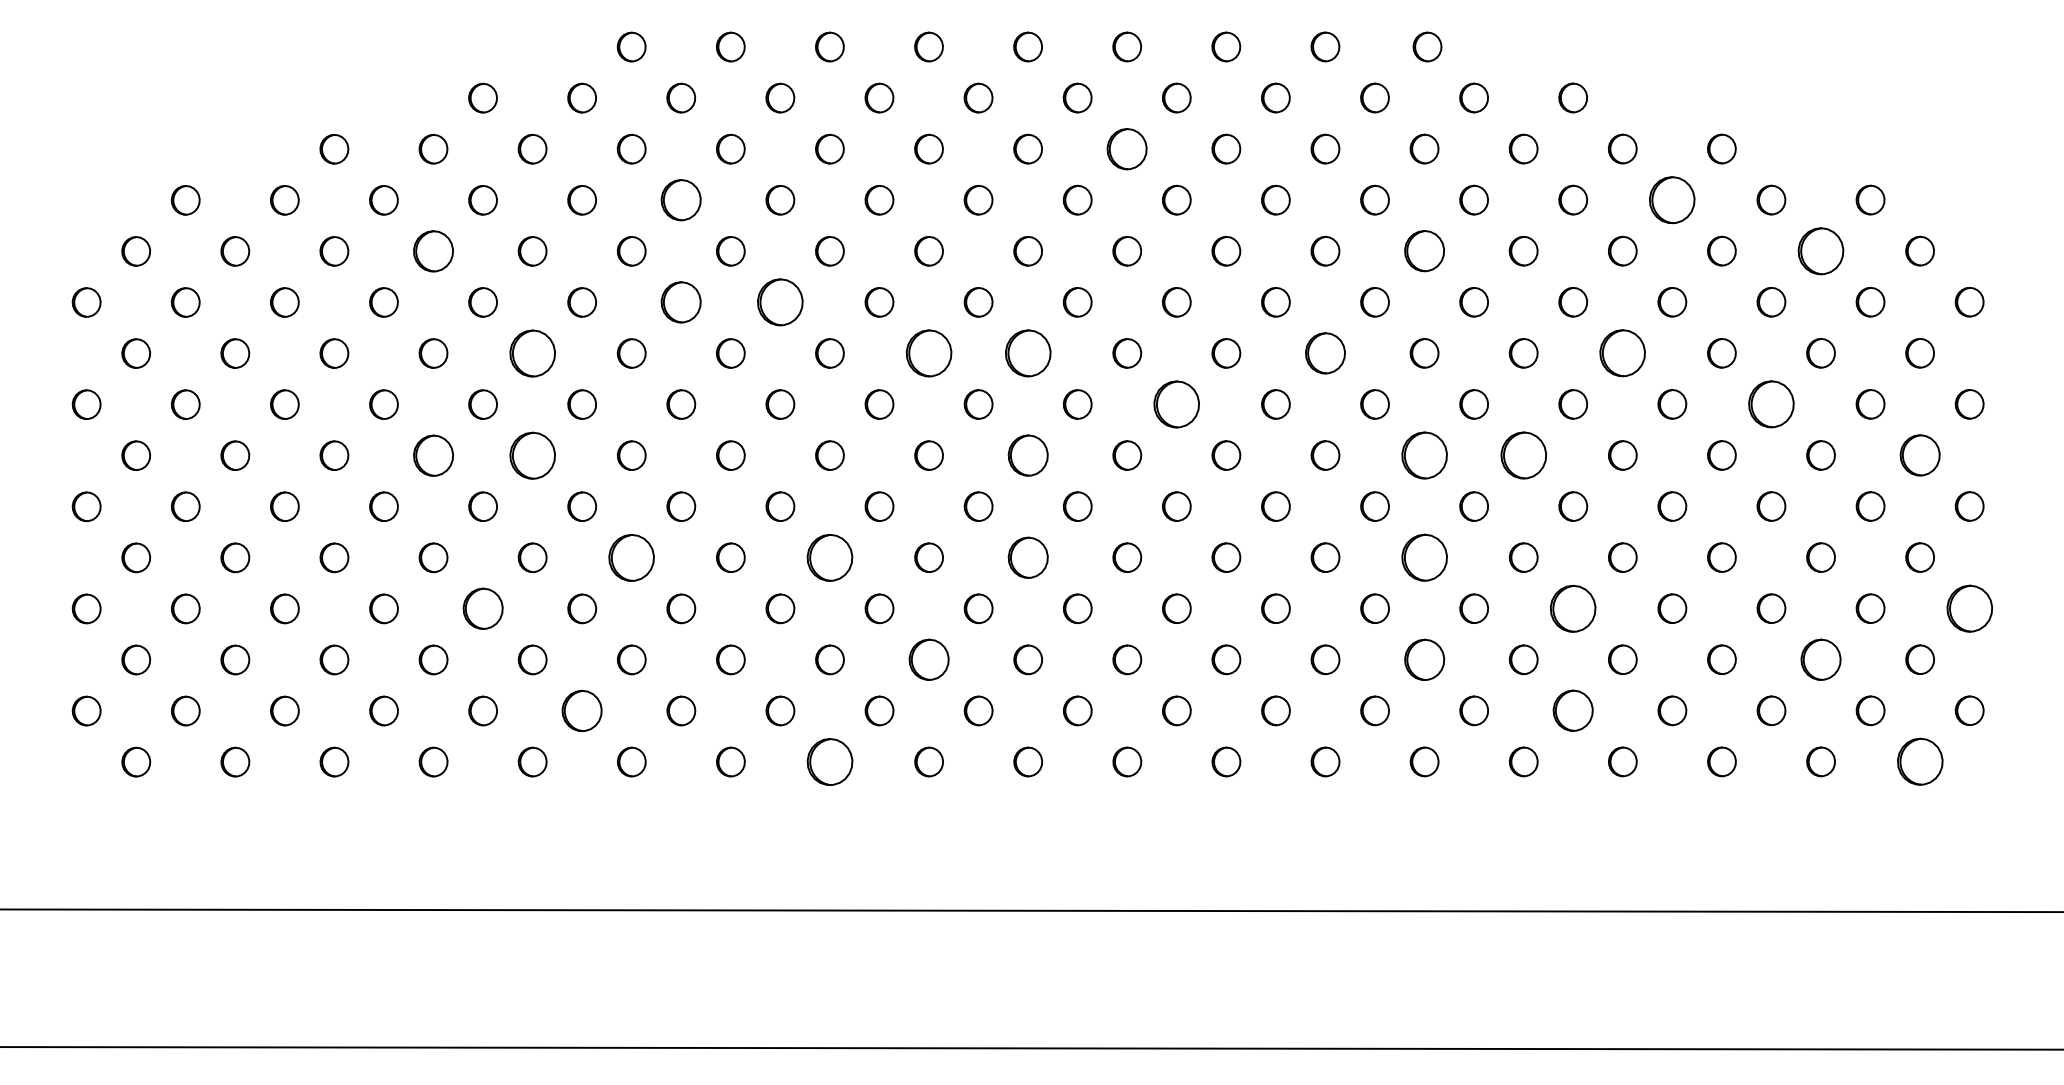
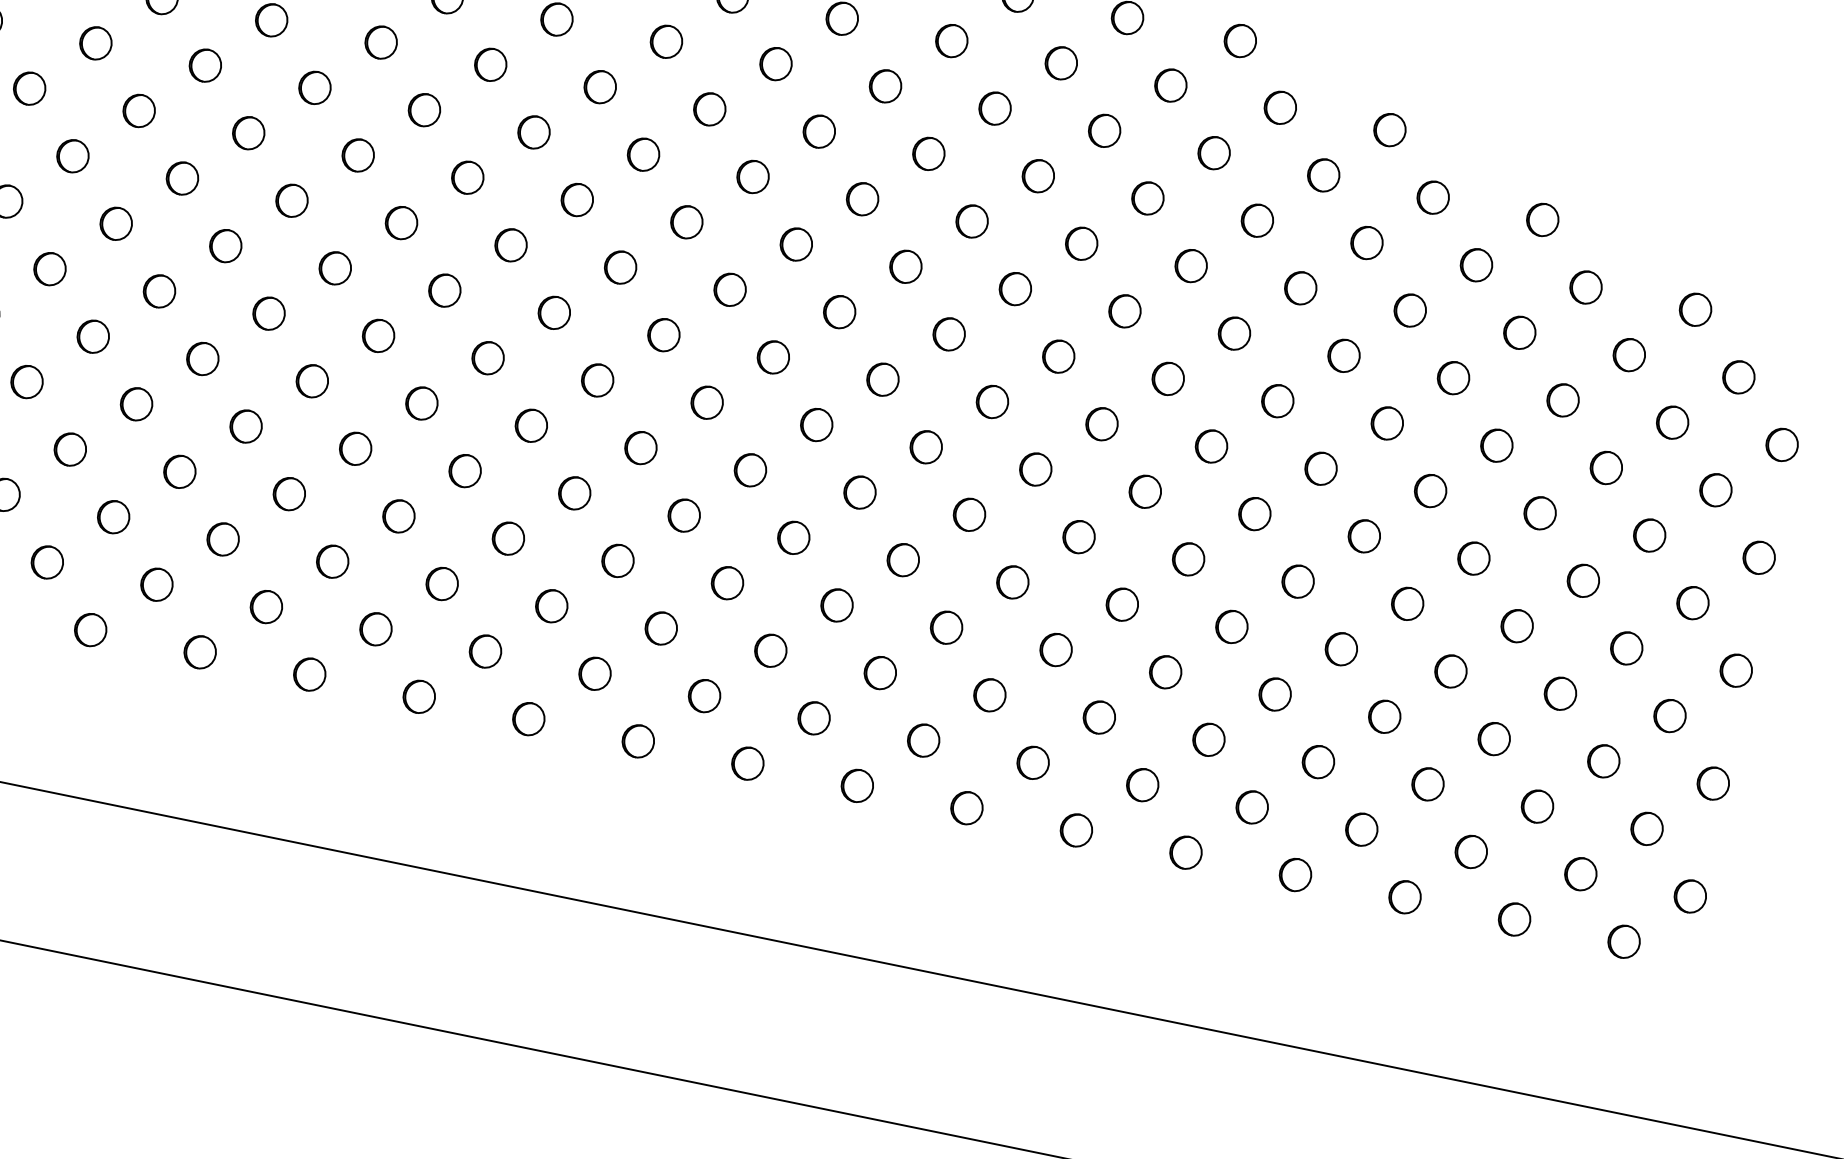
part: (1127, 148) -> (886, 85), size x0.71
part: (1672, 199) -> (1476, 264), size x0.62
part: (681, 200) -> (381, 42), size x0.71
part: (1820, 250) -> (1628, 354), size x0.62
part: (433, 251) -> (95, 43), size x0.71
part: (1424, 251) -> (1191, 266), size x0.71
part: (681, 302) -> (358, 155), size x0.71
part: (780, 302) -> (467, 177), size x0.62
part: (532, 353) -> (182, 178), size x0.62
part: (928, 353) -> (619, 267), size x0.62
part: (1027, 353) -> (729, 289), size x0.62
part: (1325, 353) -> (1058, 356), size x0.71
part: (1622, 353) -> (1386, 423), size x0.62
part: (1176, 404) -> (882, 379), size x0.62
part: (1771, 404) -> (1540, 513), size x0.62
part: (433, 455) -> (50, 268), size x0.71
part: (532, 455) -> (159, 291), size x0.62
part: (1027, 455) -> (706, 402), size x0.71
part: (1424, 455) -> (1145, 491), size x0.62
part: (1523, 455) -> (1254, 514), size x0.62
part: (1919, 455) -> (1692, 603), size x0.71
part: (631, 557) -> (245, 426), size x0.62
part: (829, 557) -> (464, 470), size x0.62
part: (1027, 557) -> (683, 515), size x0.71
part: (1424, 557) -> (1122, 604), size x0.62
part: (482, 608) -> (69, 449), size x0.71
part: (1573, 608) -> (1275, 694), size x0.62
part: (1969, 608) -> (1713, 783), size x0.62
part: (928, 659) -> (551, 605), size x0.71
part: (1424, 659) -> (1099, 717), size x0.71
part: (1820, 659) -> (1536, 806), size x0.71
part: (582, 710) -> (157, 584), size x0.71
part: (1573, 710) -> (1252, 807), size x0.71
part: (829, 761) -> (418, 696), size x0.62
part: (1919, 761) -> (1623, 941), size x0.62

